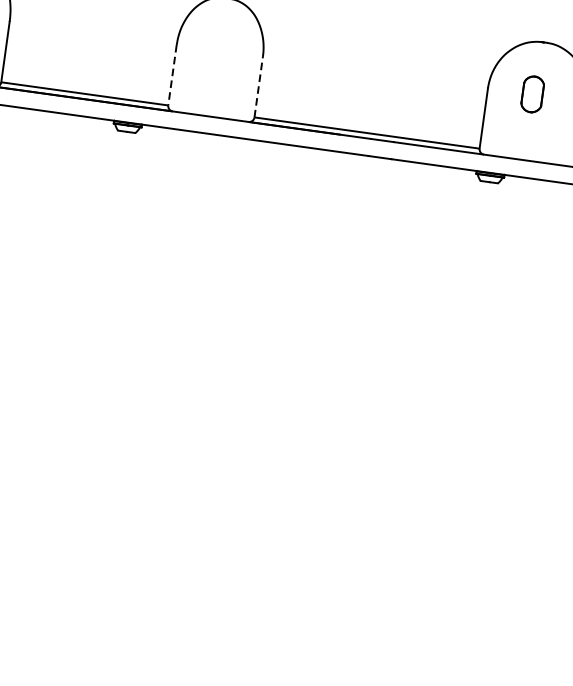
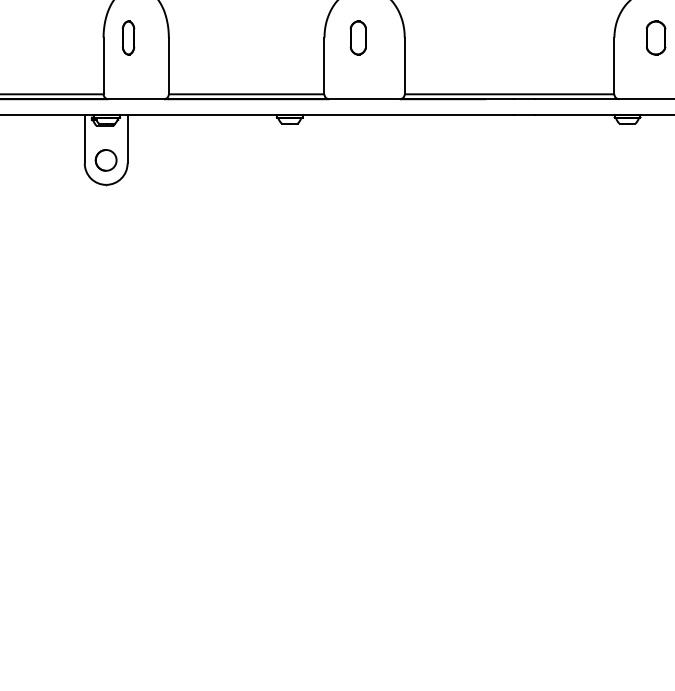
part: (212, 49) -> (357, 37), added
line: (172, 75) -> (324, 66), dashed -> solid
line: (258, 86) -> (404, 65), dashed -> solid

